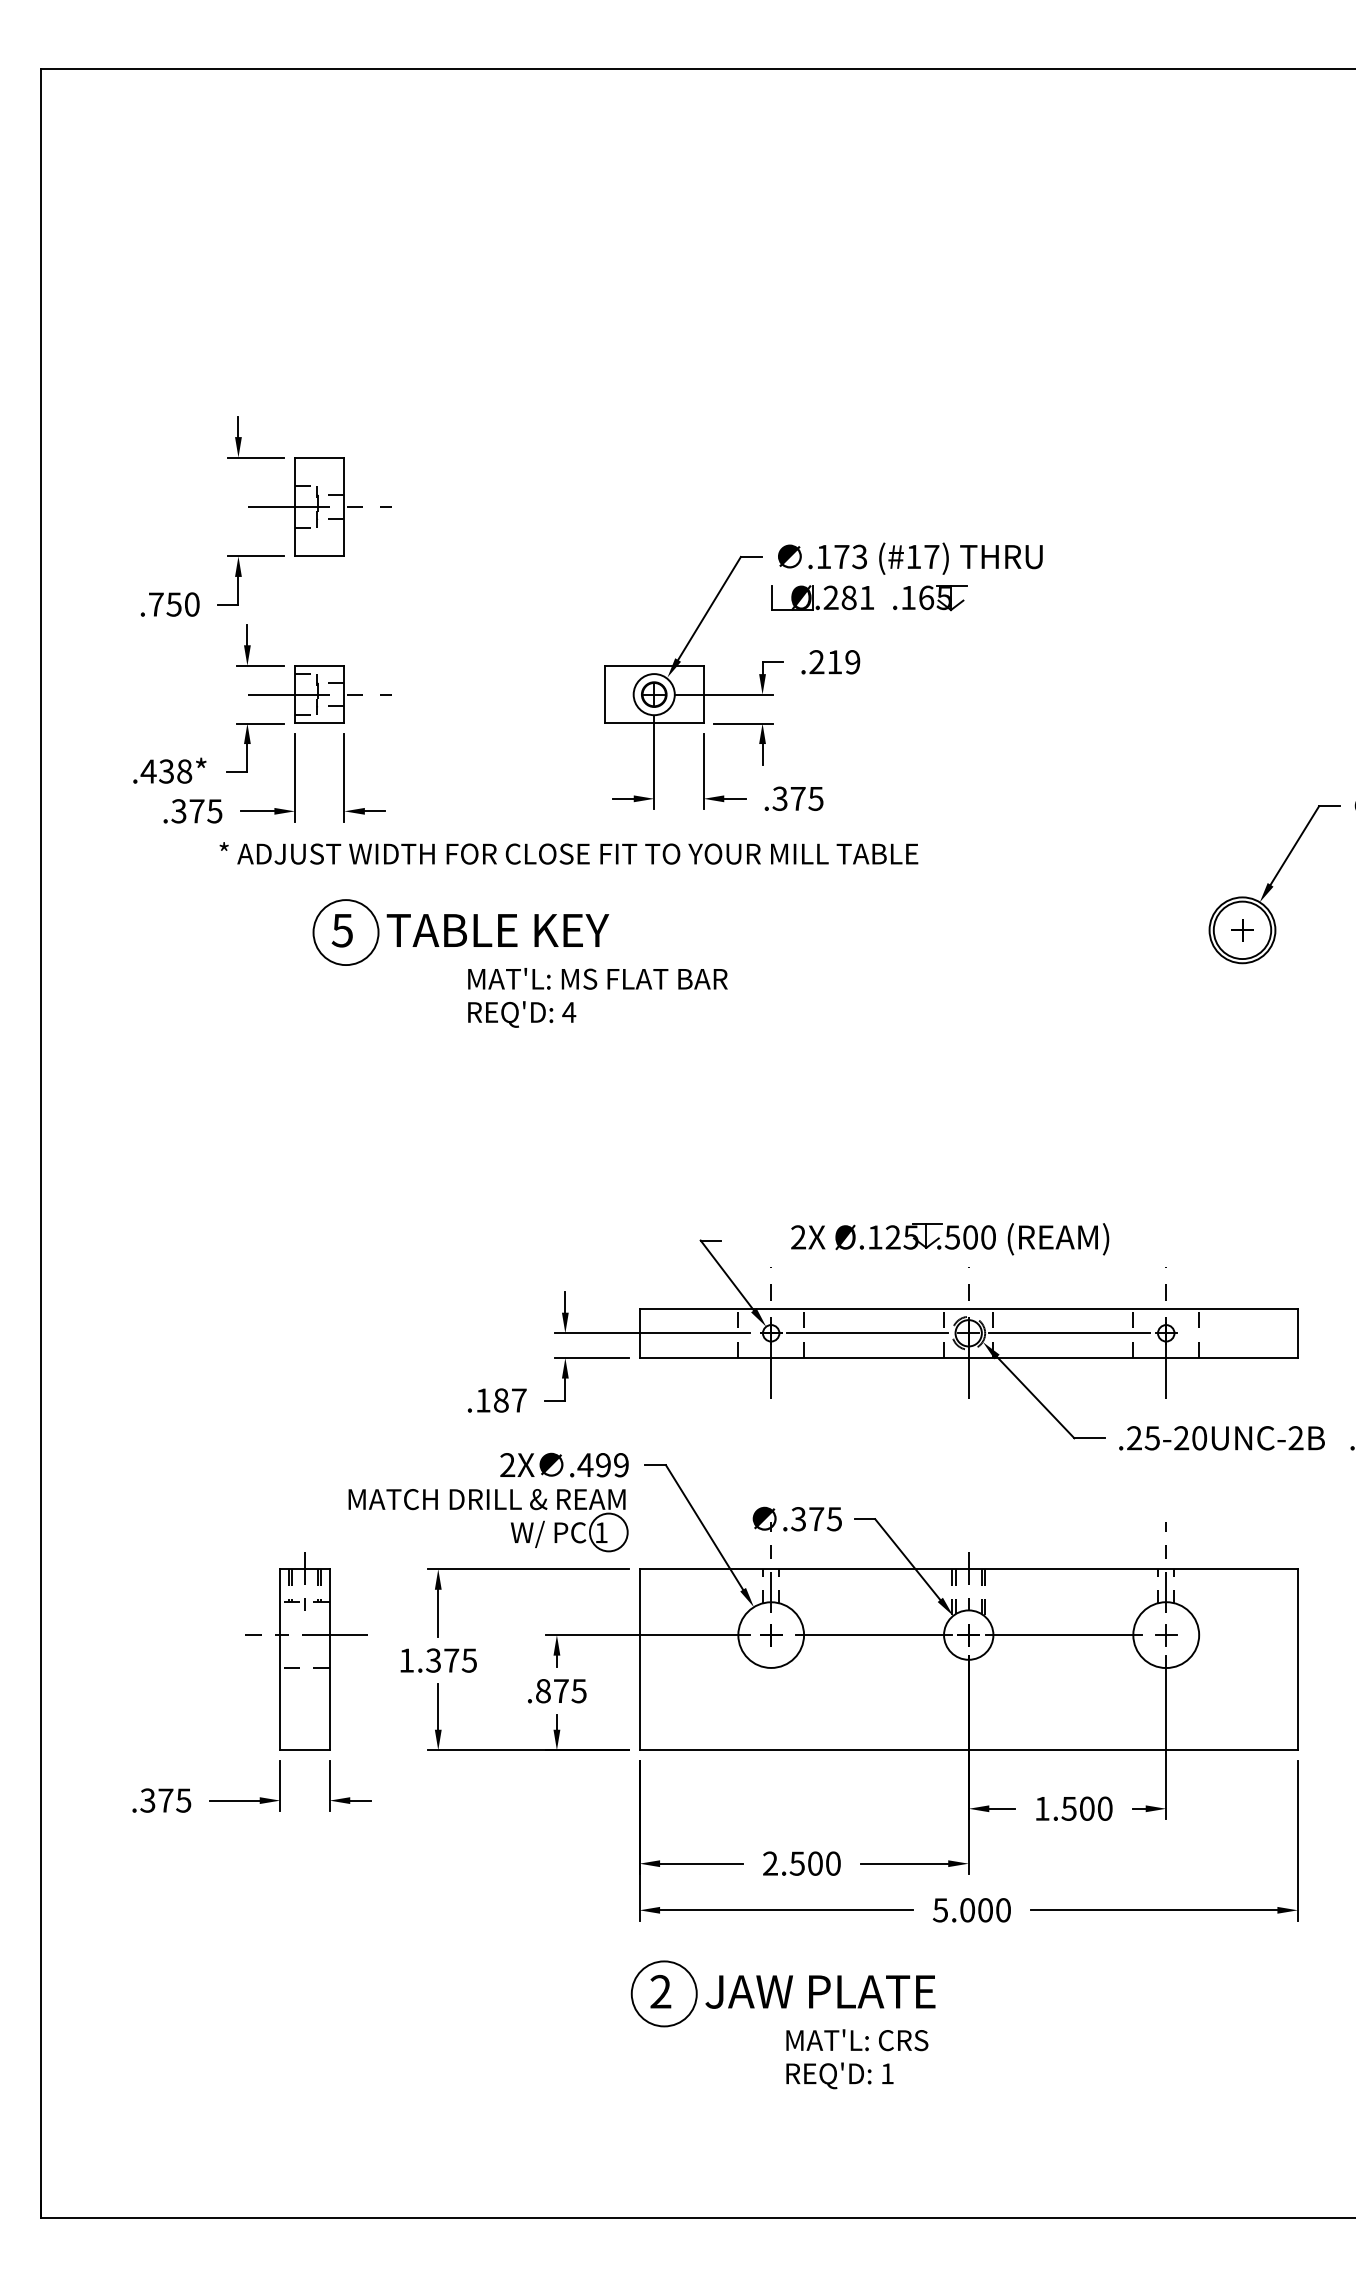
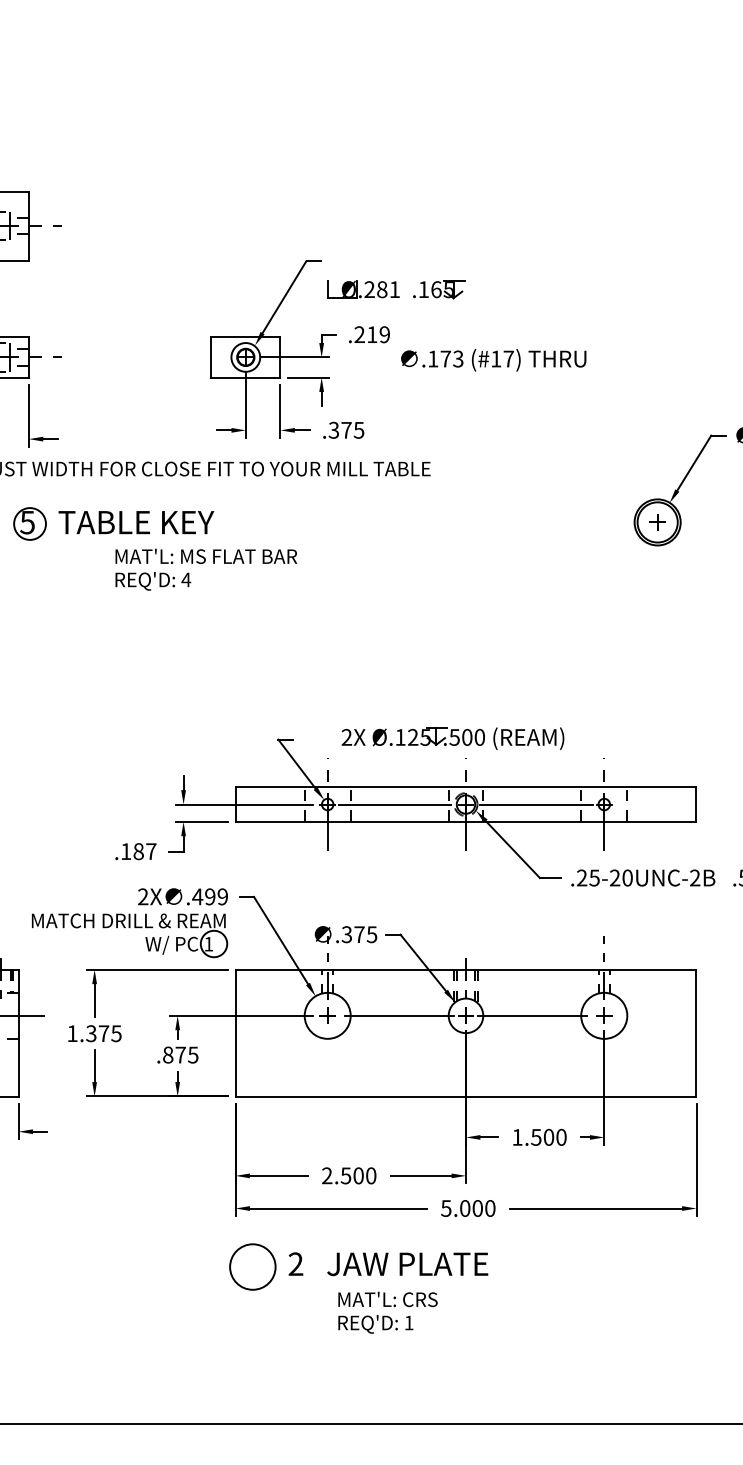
text: (910, 558) -> (493, 360), moved
circle: (345, 932) -> (29, 523), size x0.7
text: (792, 1991) -> (388, 1263), moved

